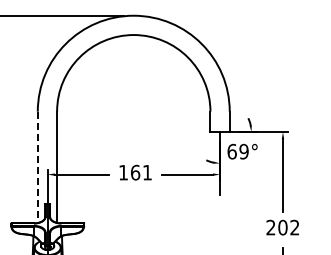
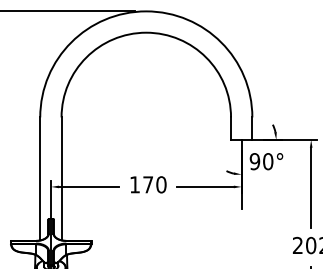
text: (237, 151) -> (260, 161), 69° -> 90°
line: (37, 167) -> (39, 179), dashed -> solid
text: (141, 172) -> (154, 184), 161 -> 170

